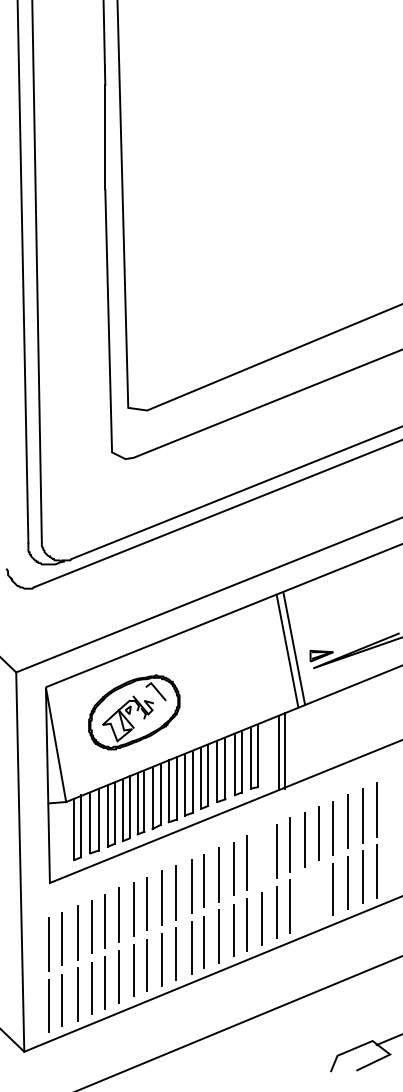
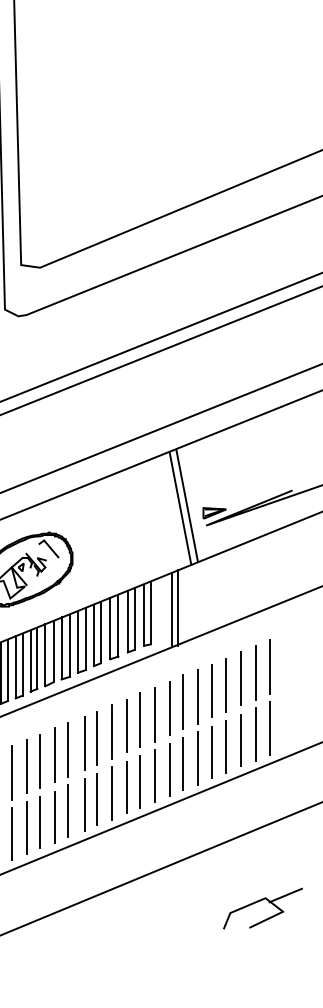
line: (261, 857) -> (154, 714), added
line: (318, 894) -> (211, 751), added
line: (305, 900) -> (198, 757), added

